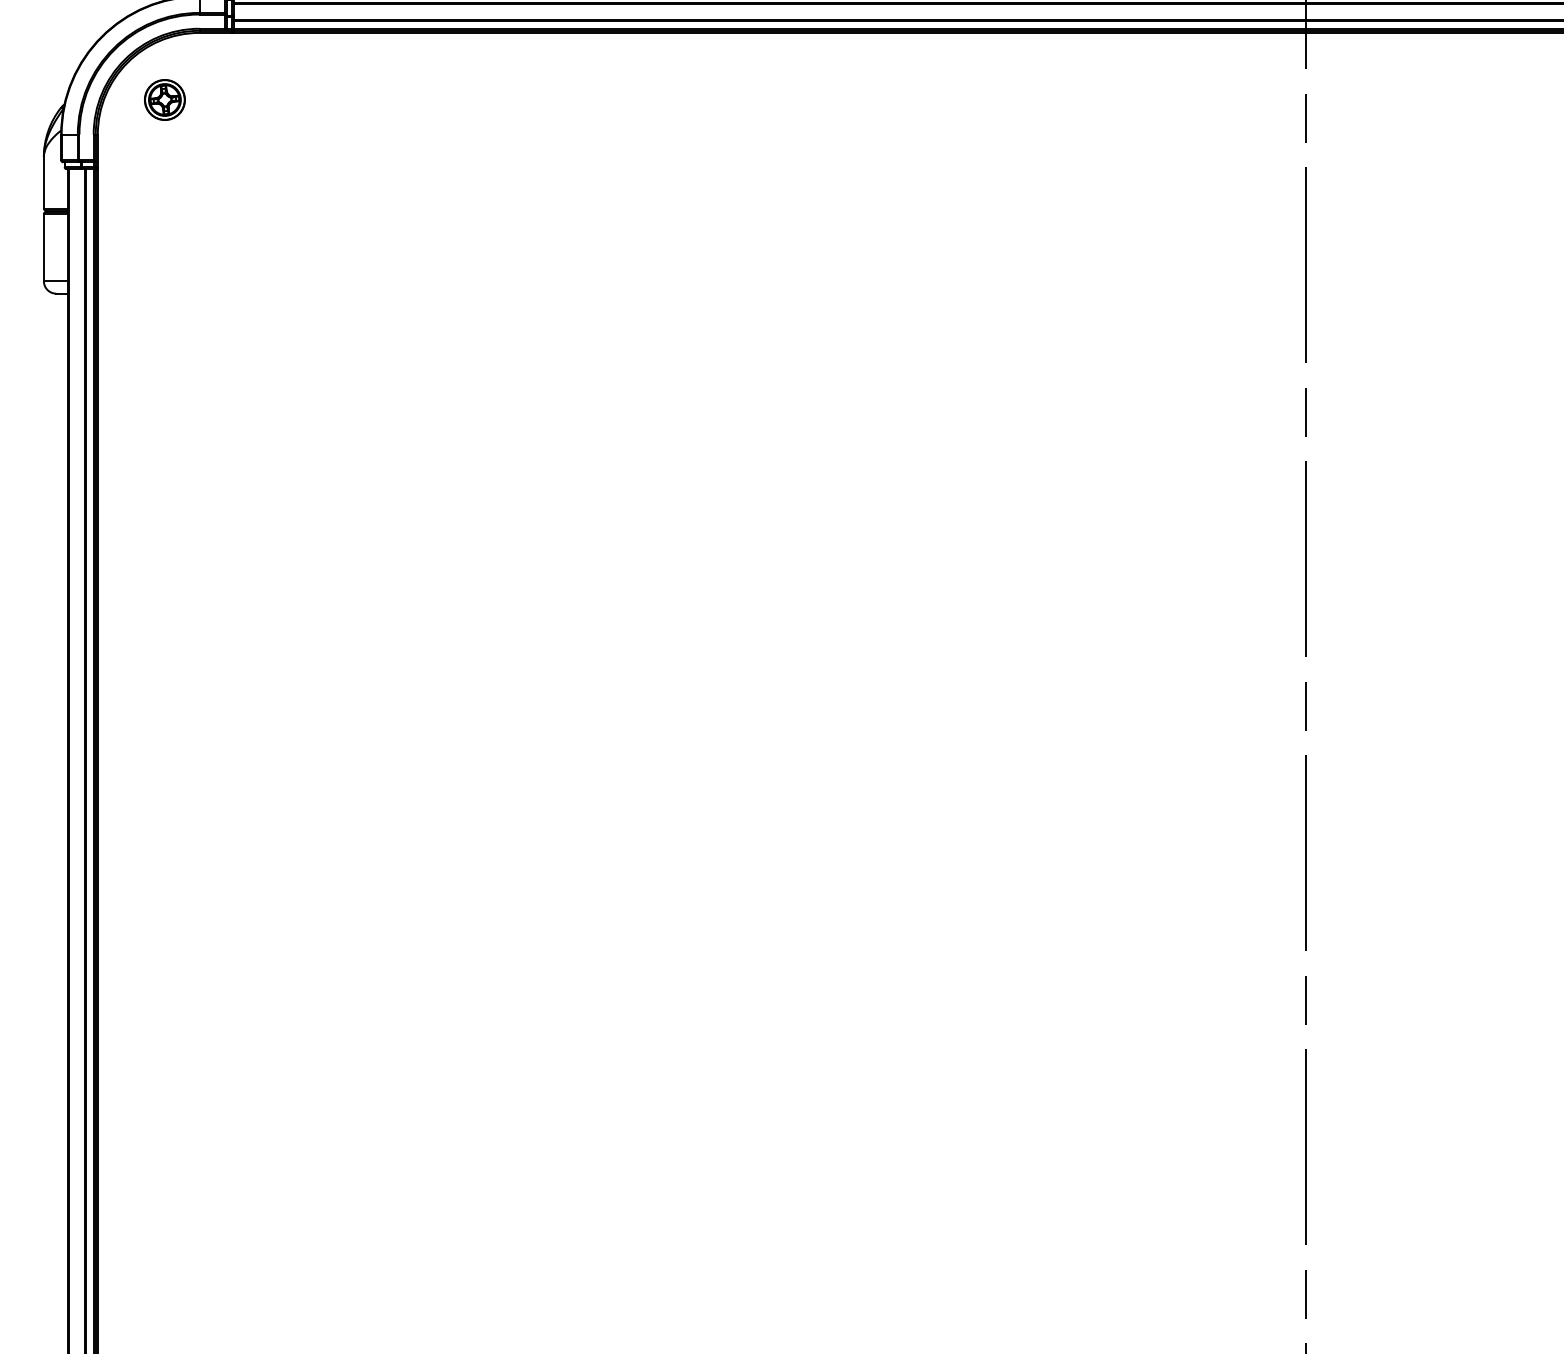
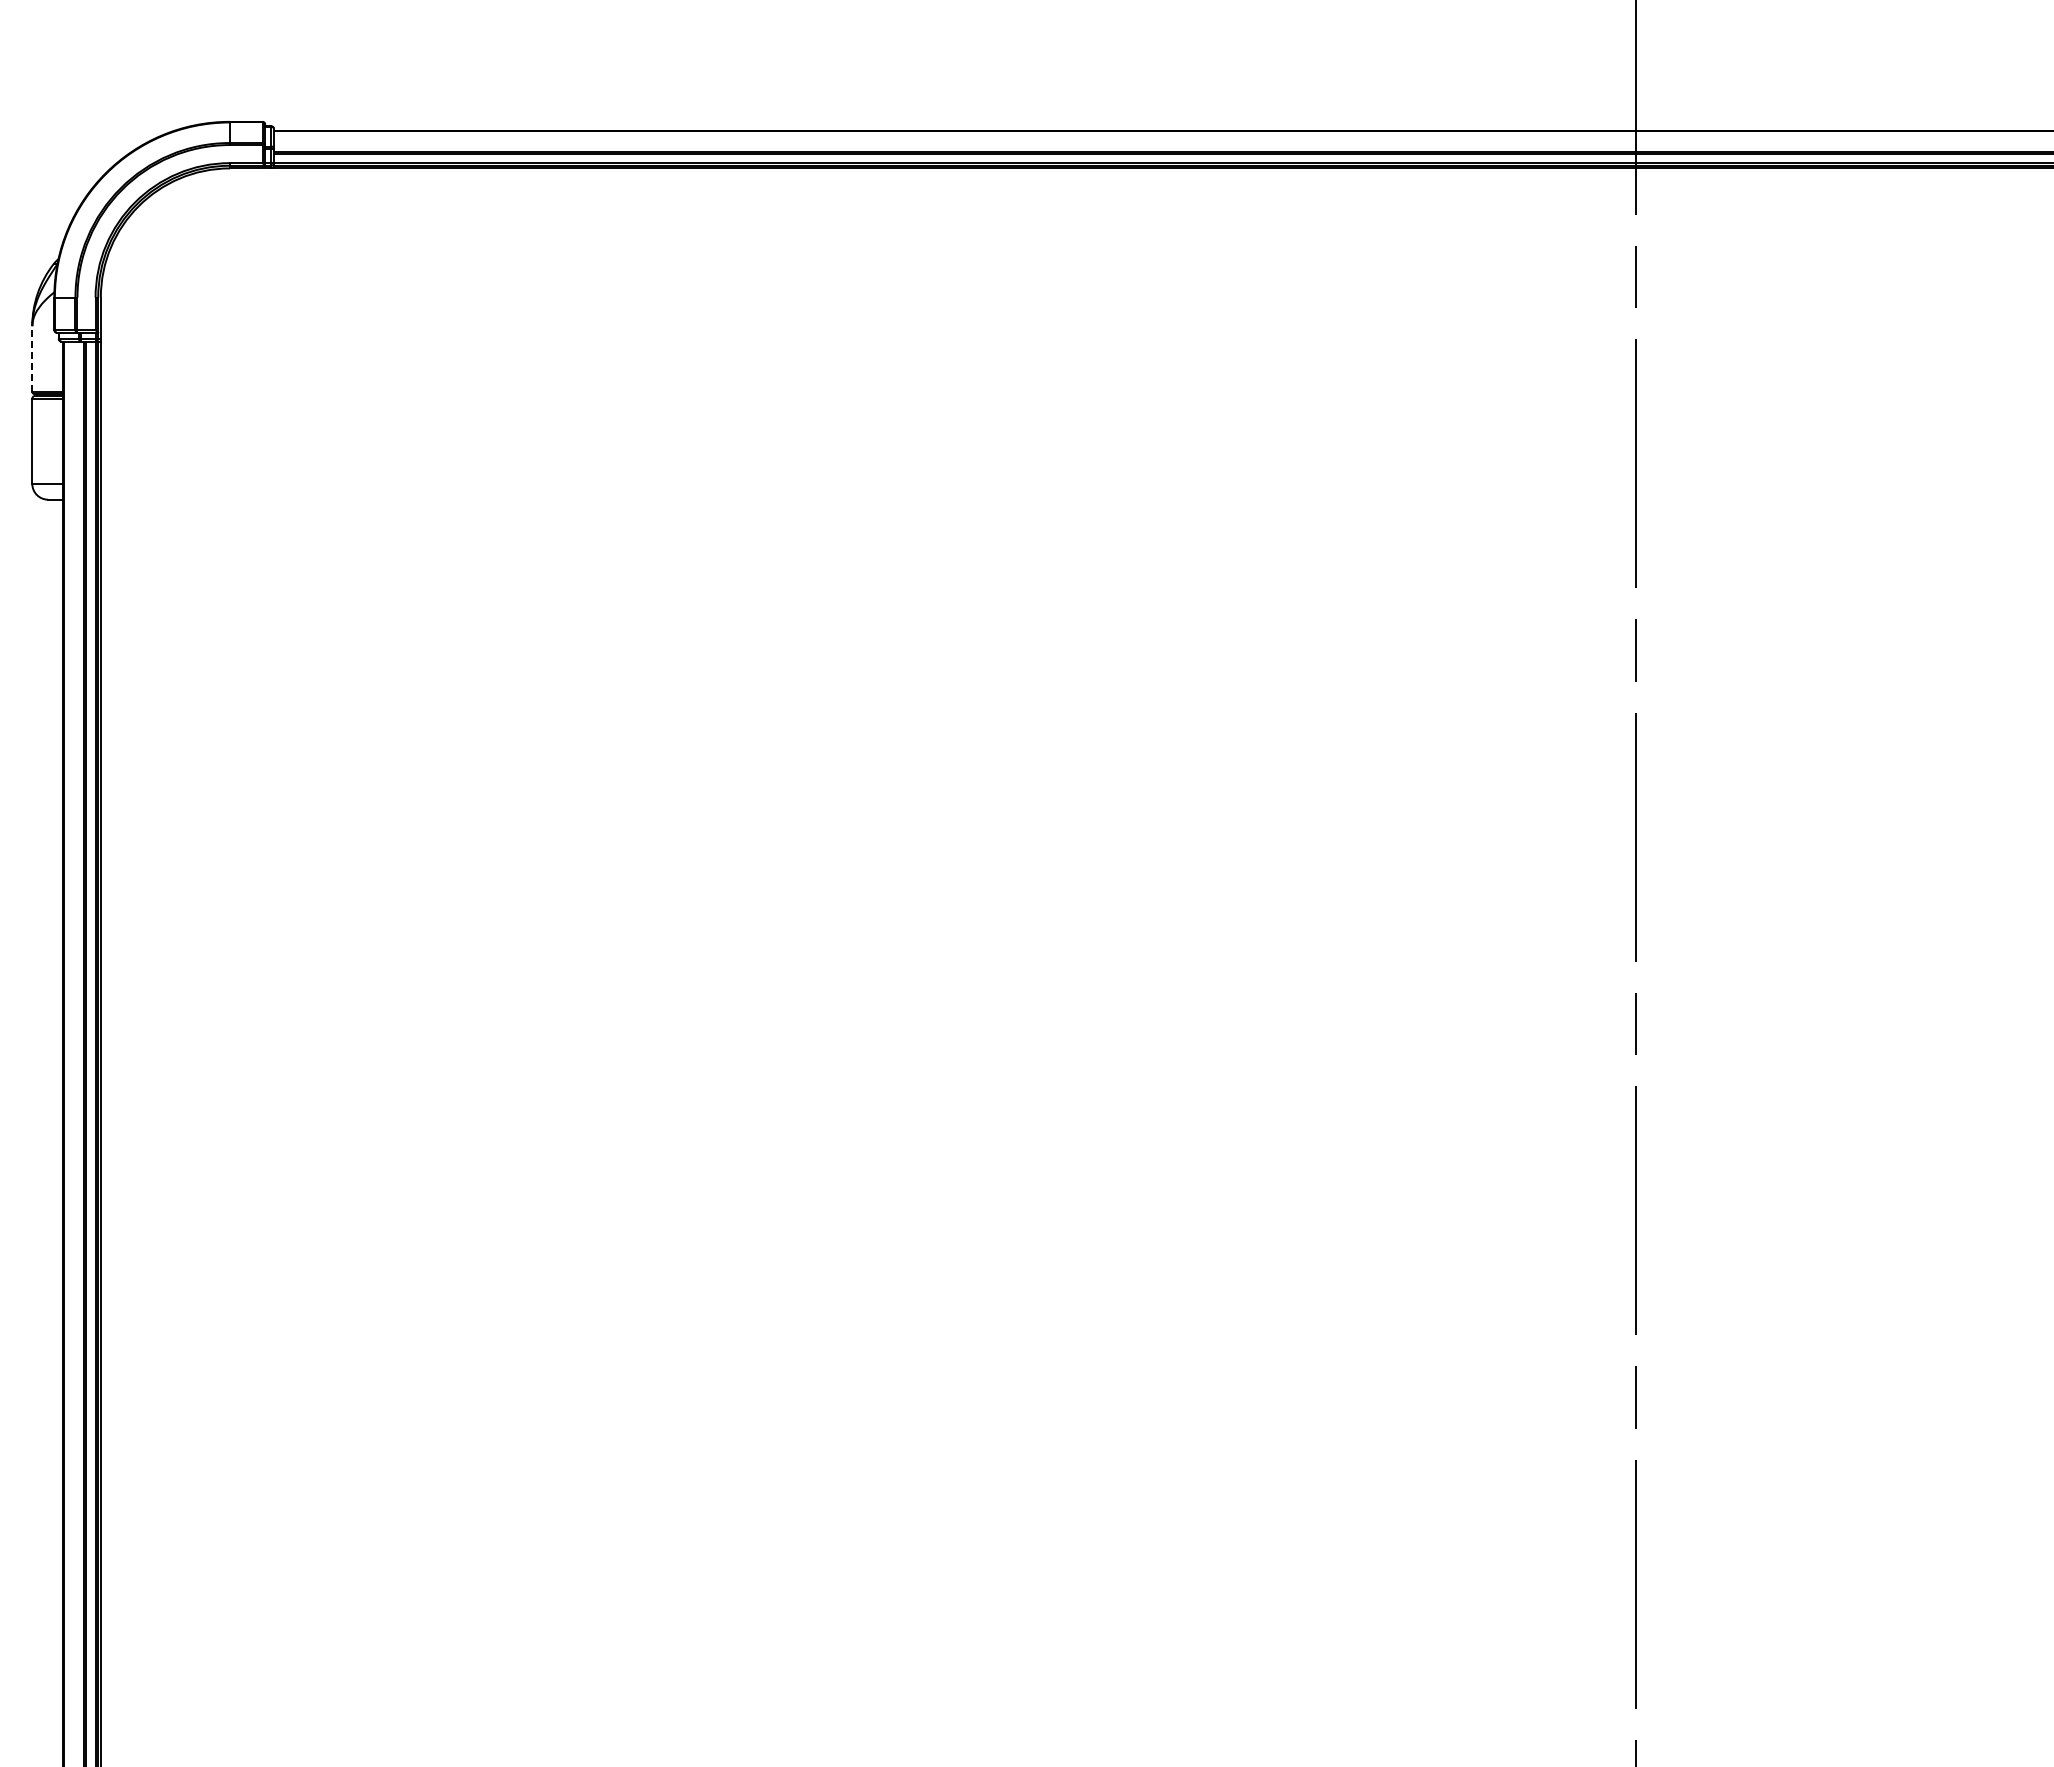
part: (164, 99) -> (185, 253), removed
line: (44, 182) -> (32, 358), solid -> dashed

